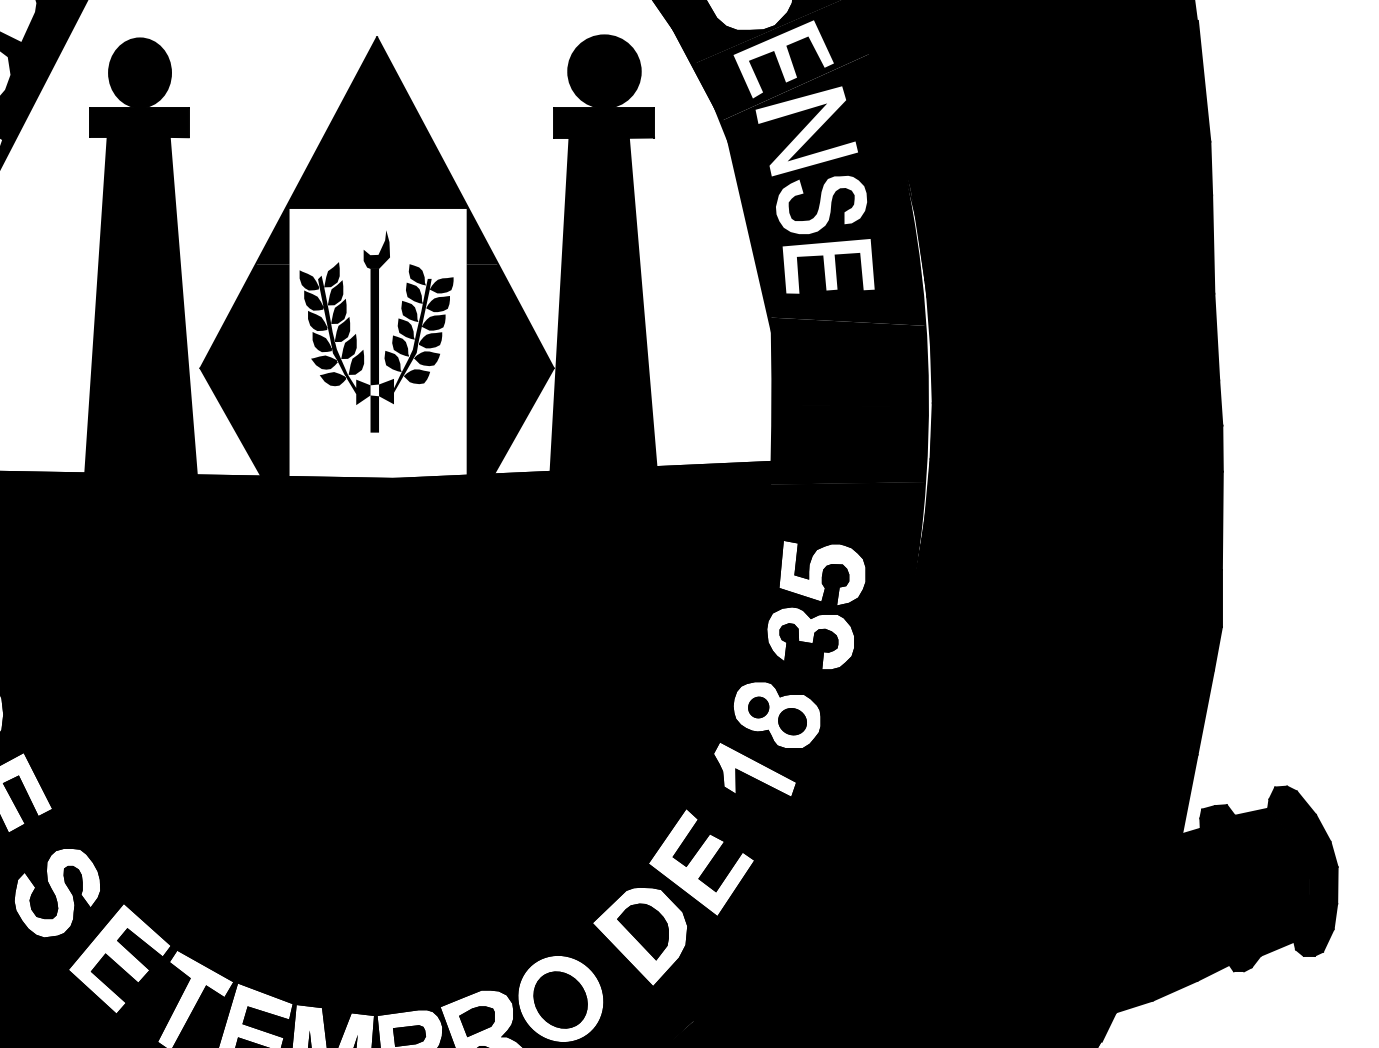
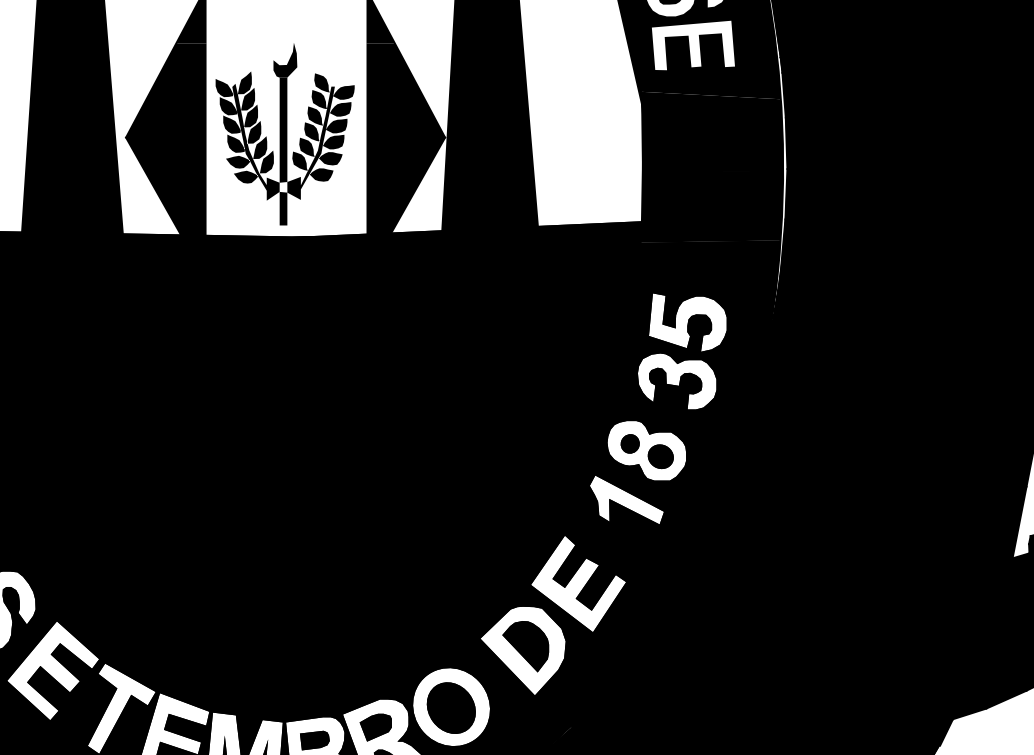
part: (376, 331) -> (285, 134), moved

